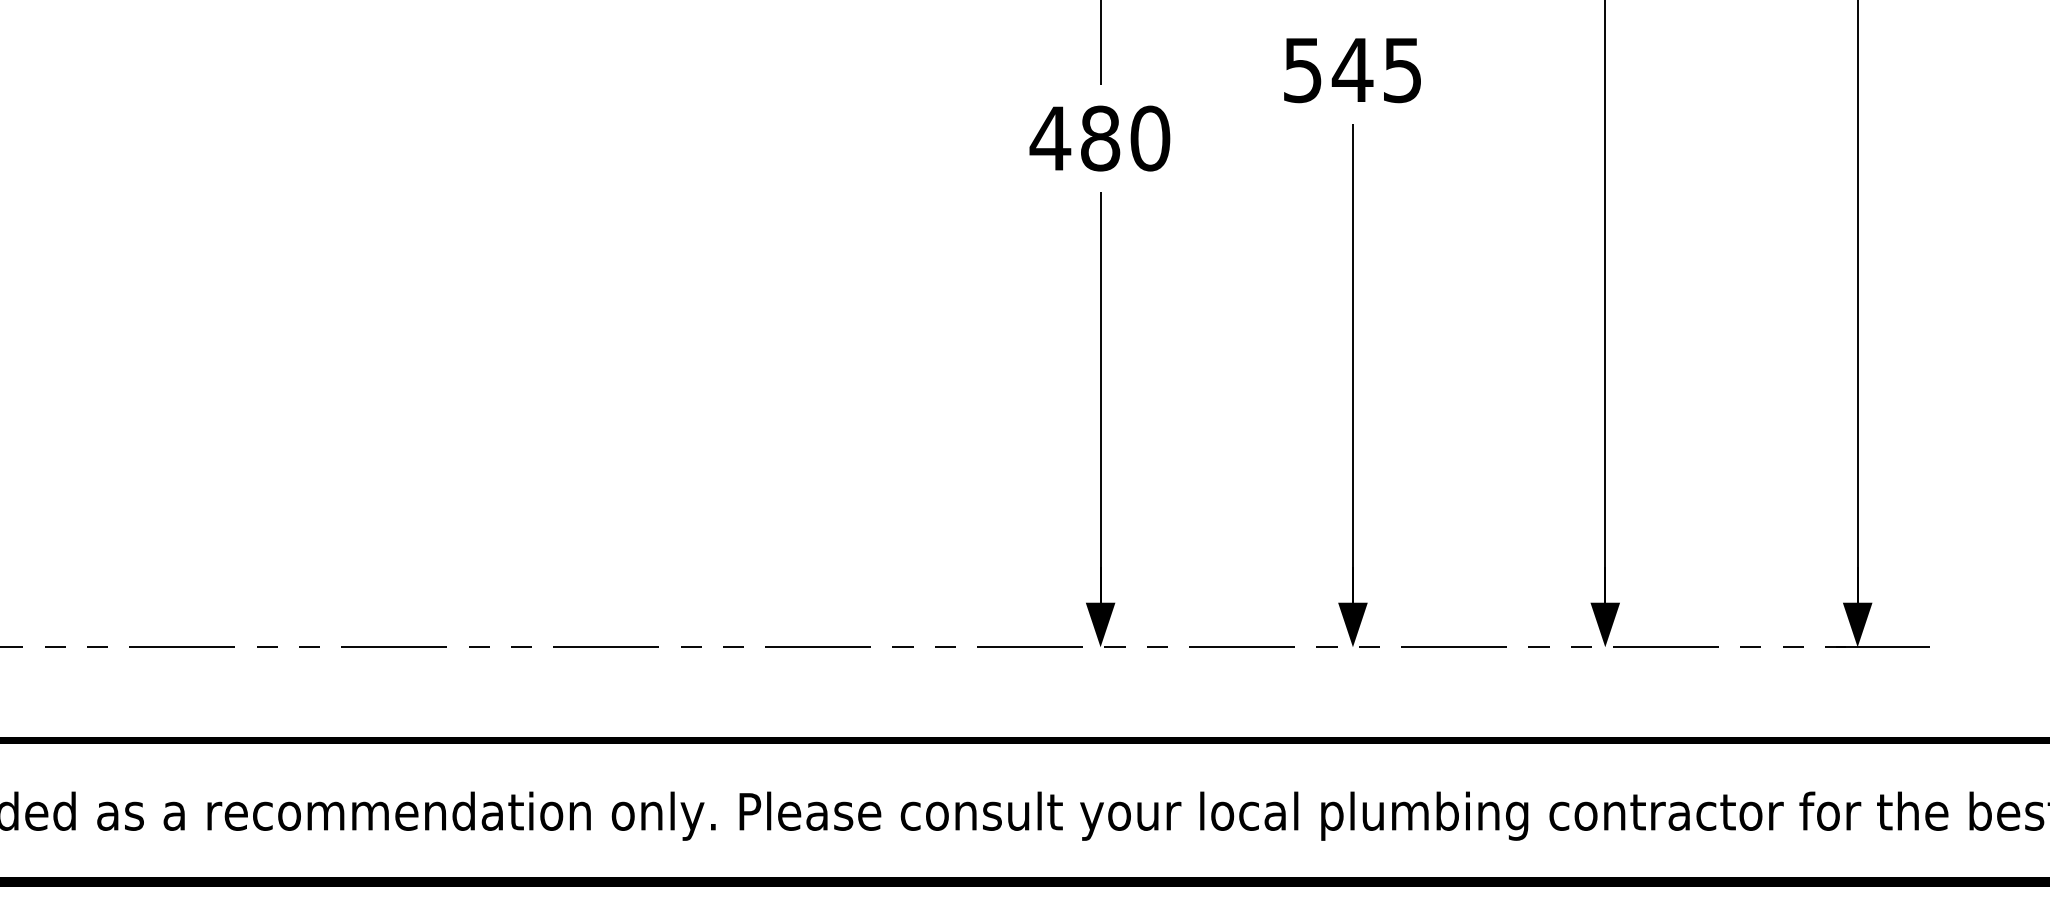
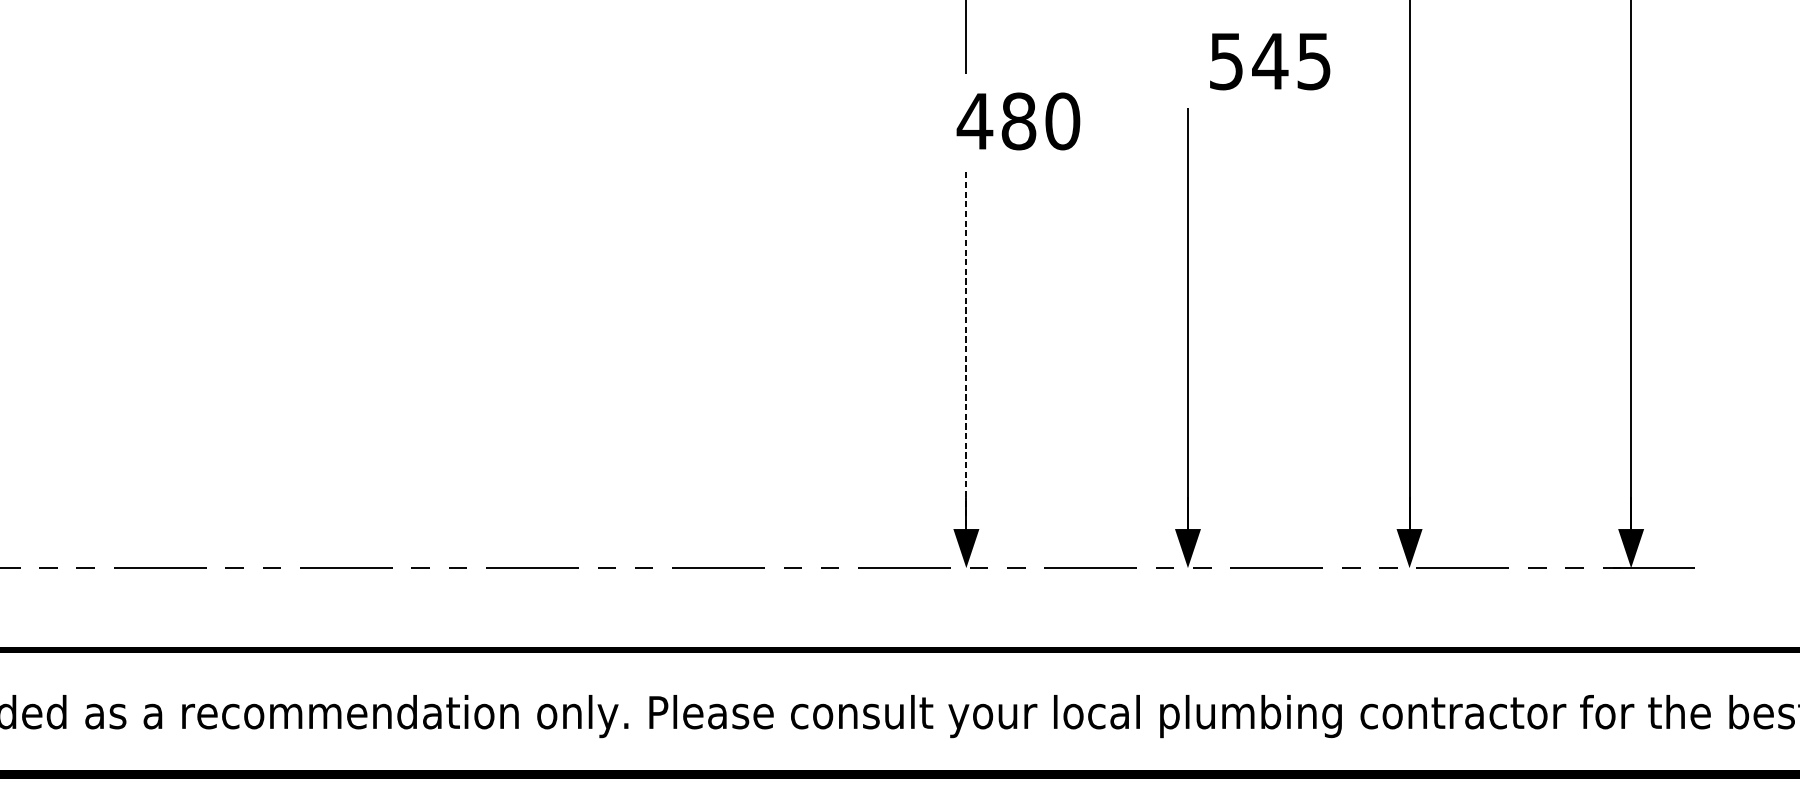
text: (1352, 70) -> (1270, 61), moved
text: (1099, 138) -> (1018, 121), moved
line: (1100, 411) -> (966, 361), solid -> dashed

